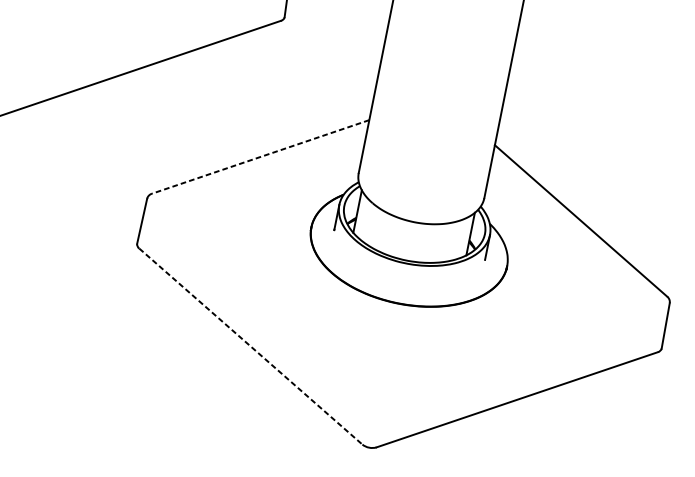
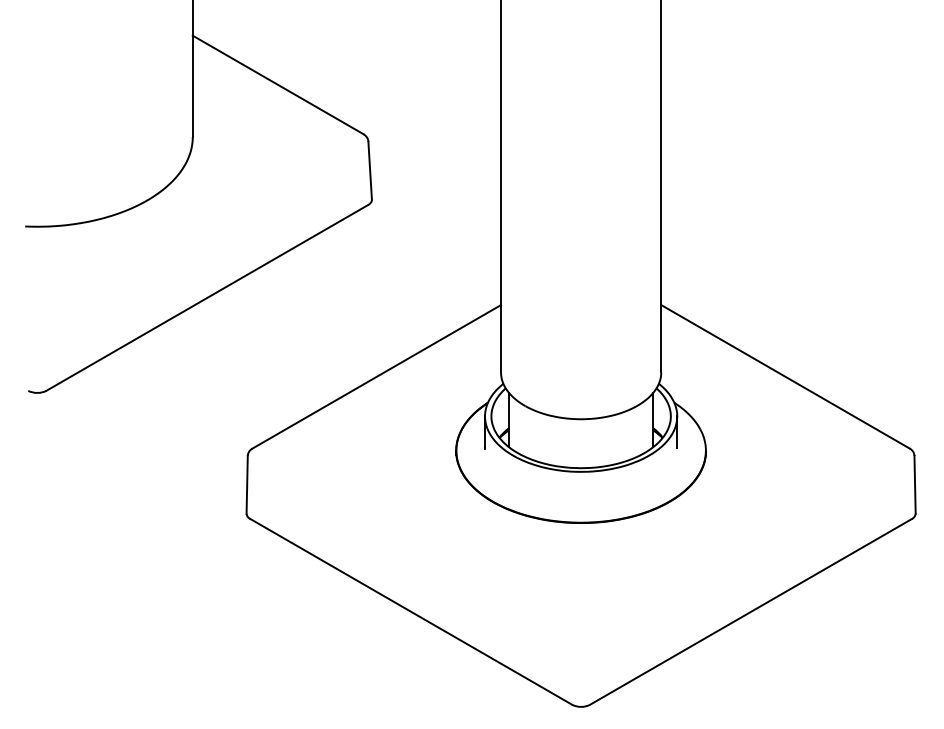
line: (260, 157) -> (376, 377), dashed -> solid
line: (251, 346) -> (411, 611), dashed -> solid

